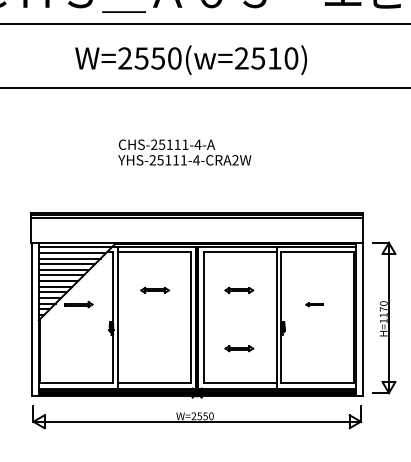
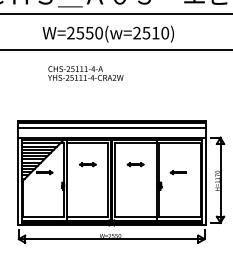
text: (184, 152) -> (85, 73), moved
line: (196, 226) -> (111, 128), added
part: (313, 304) -> (177, 172), size x1.67
part: (239, 348) -> (135, 197), removed

